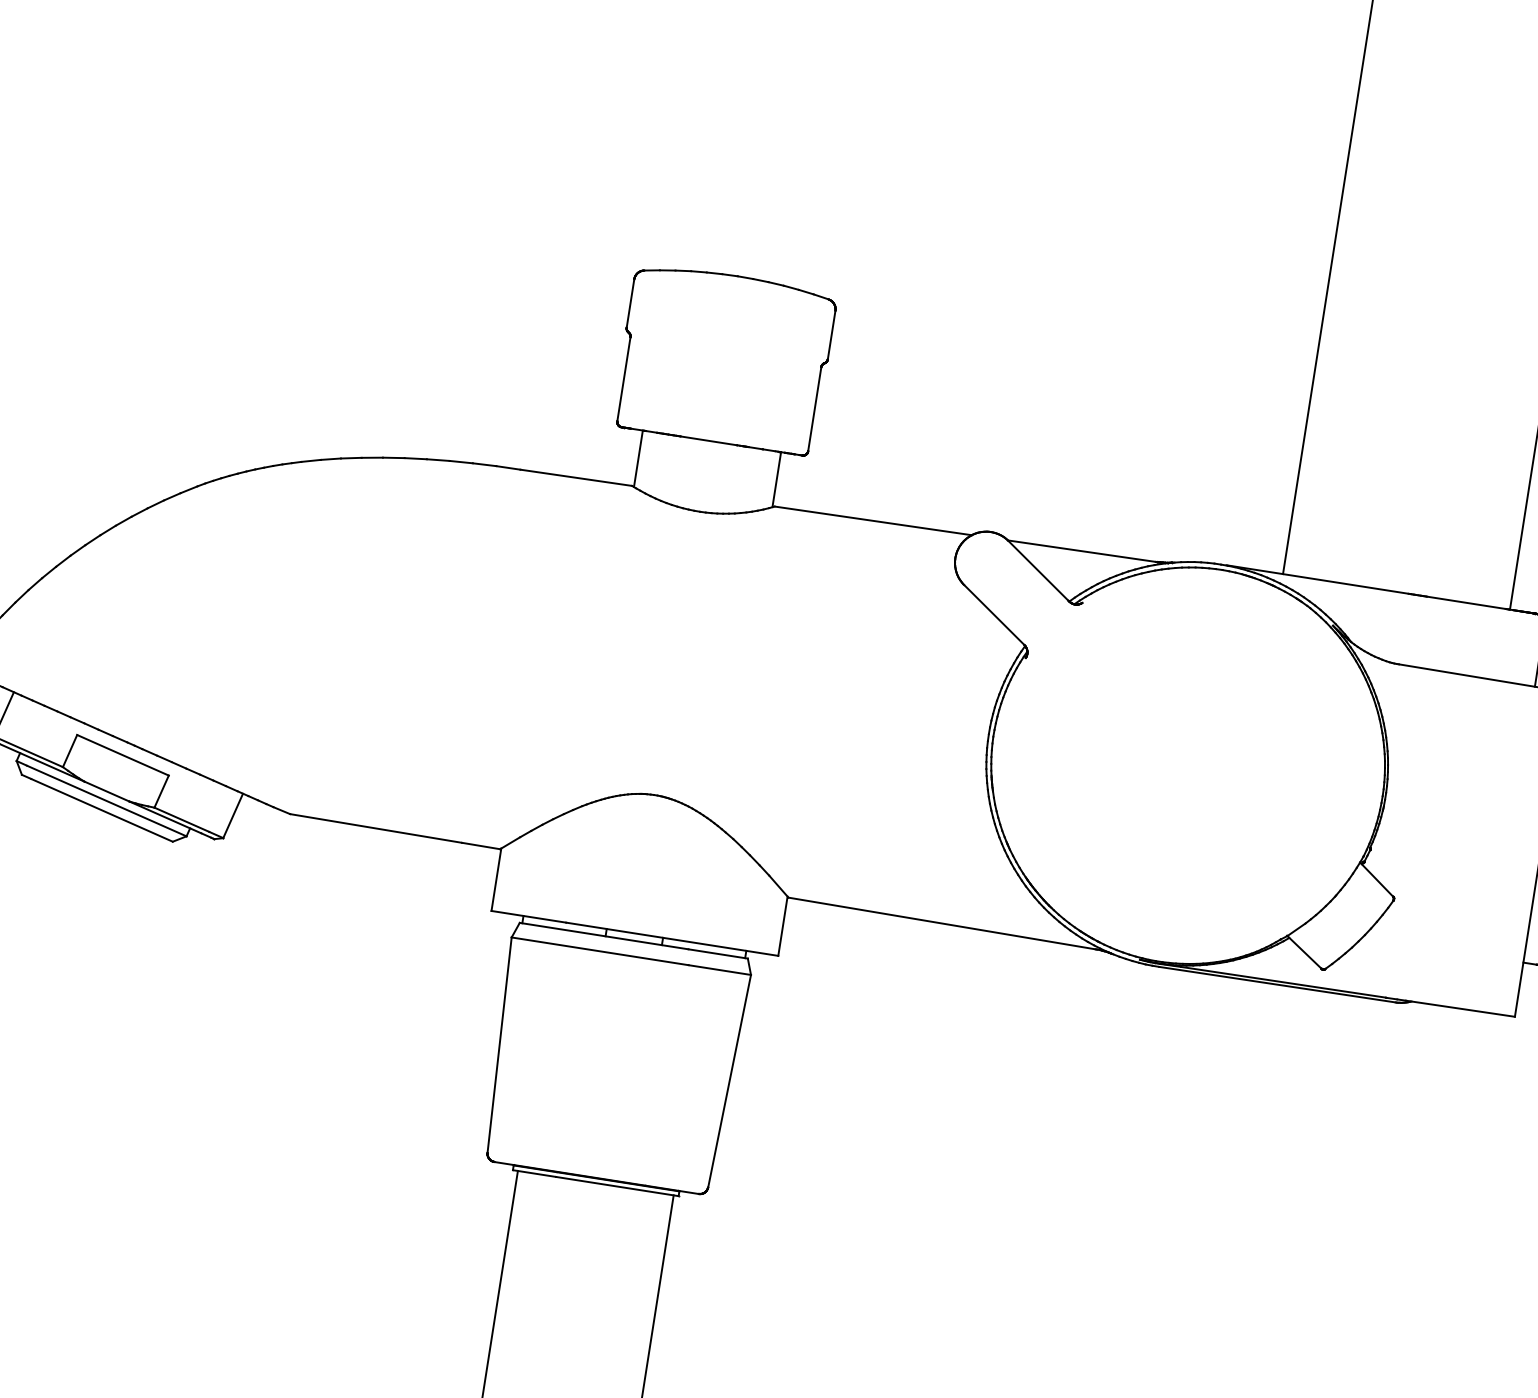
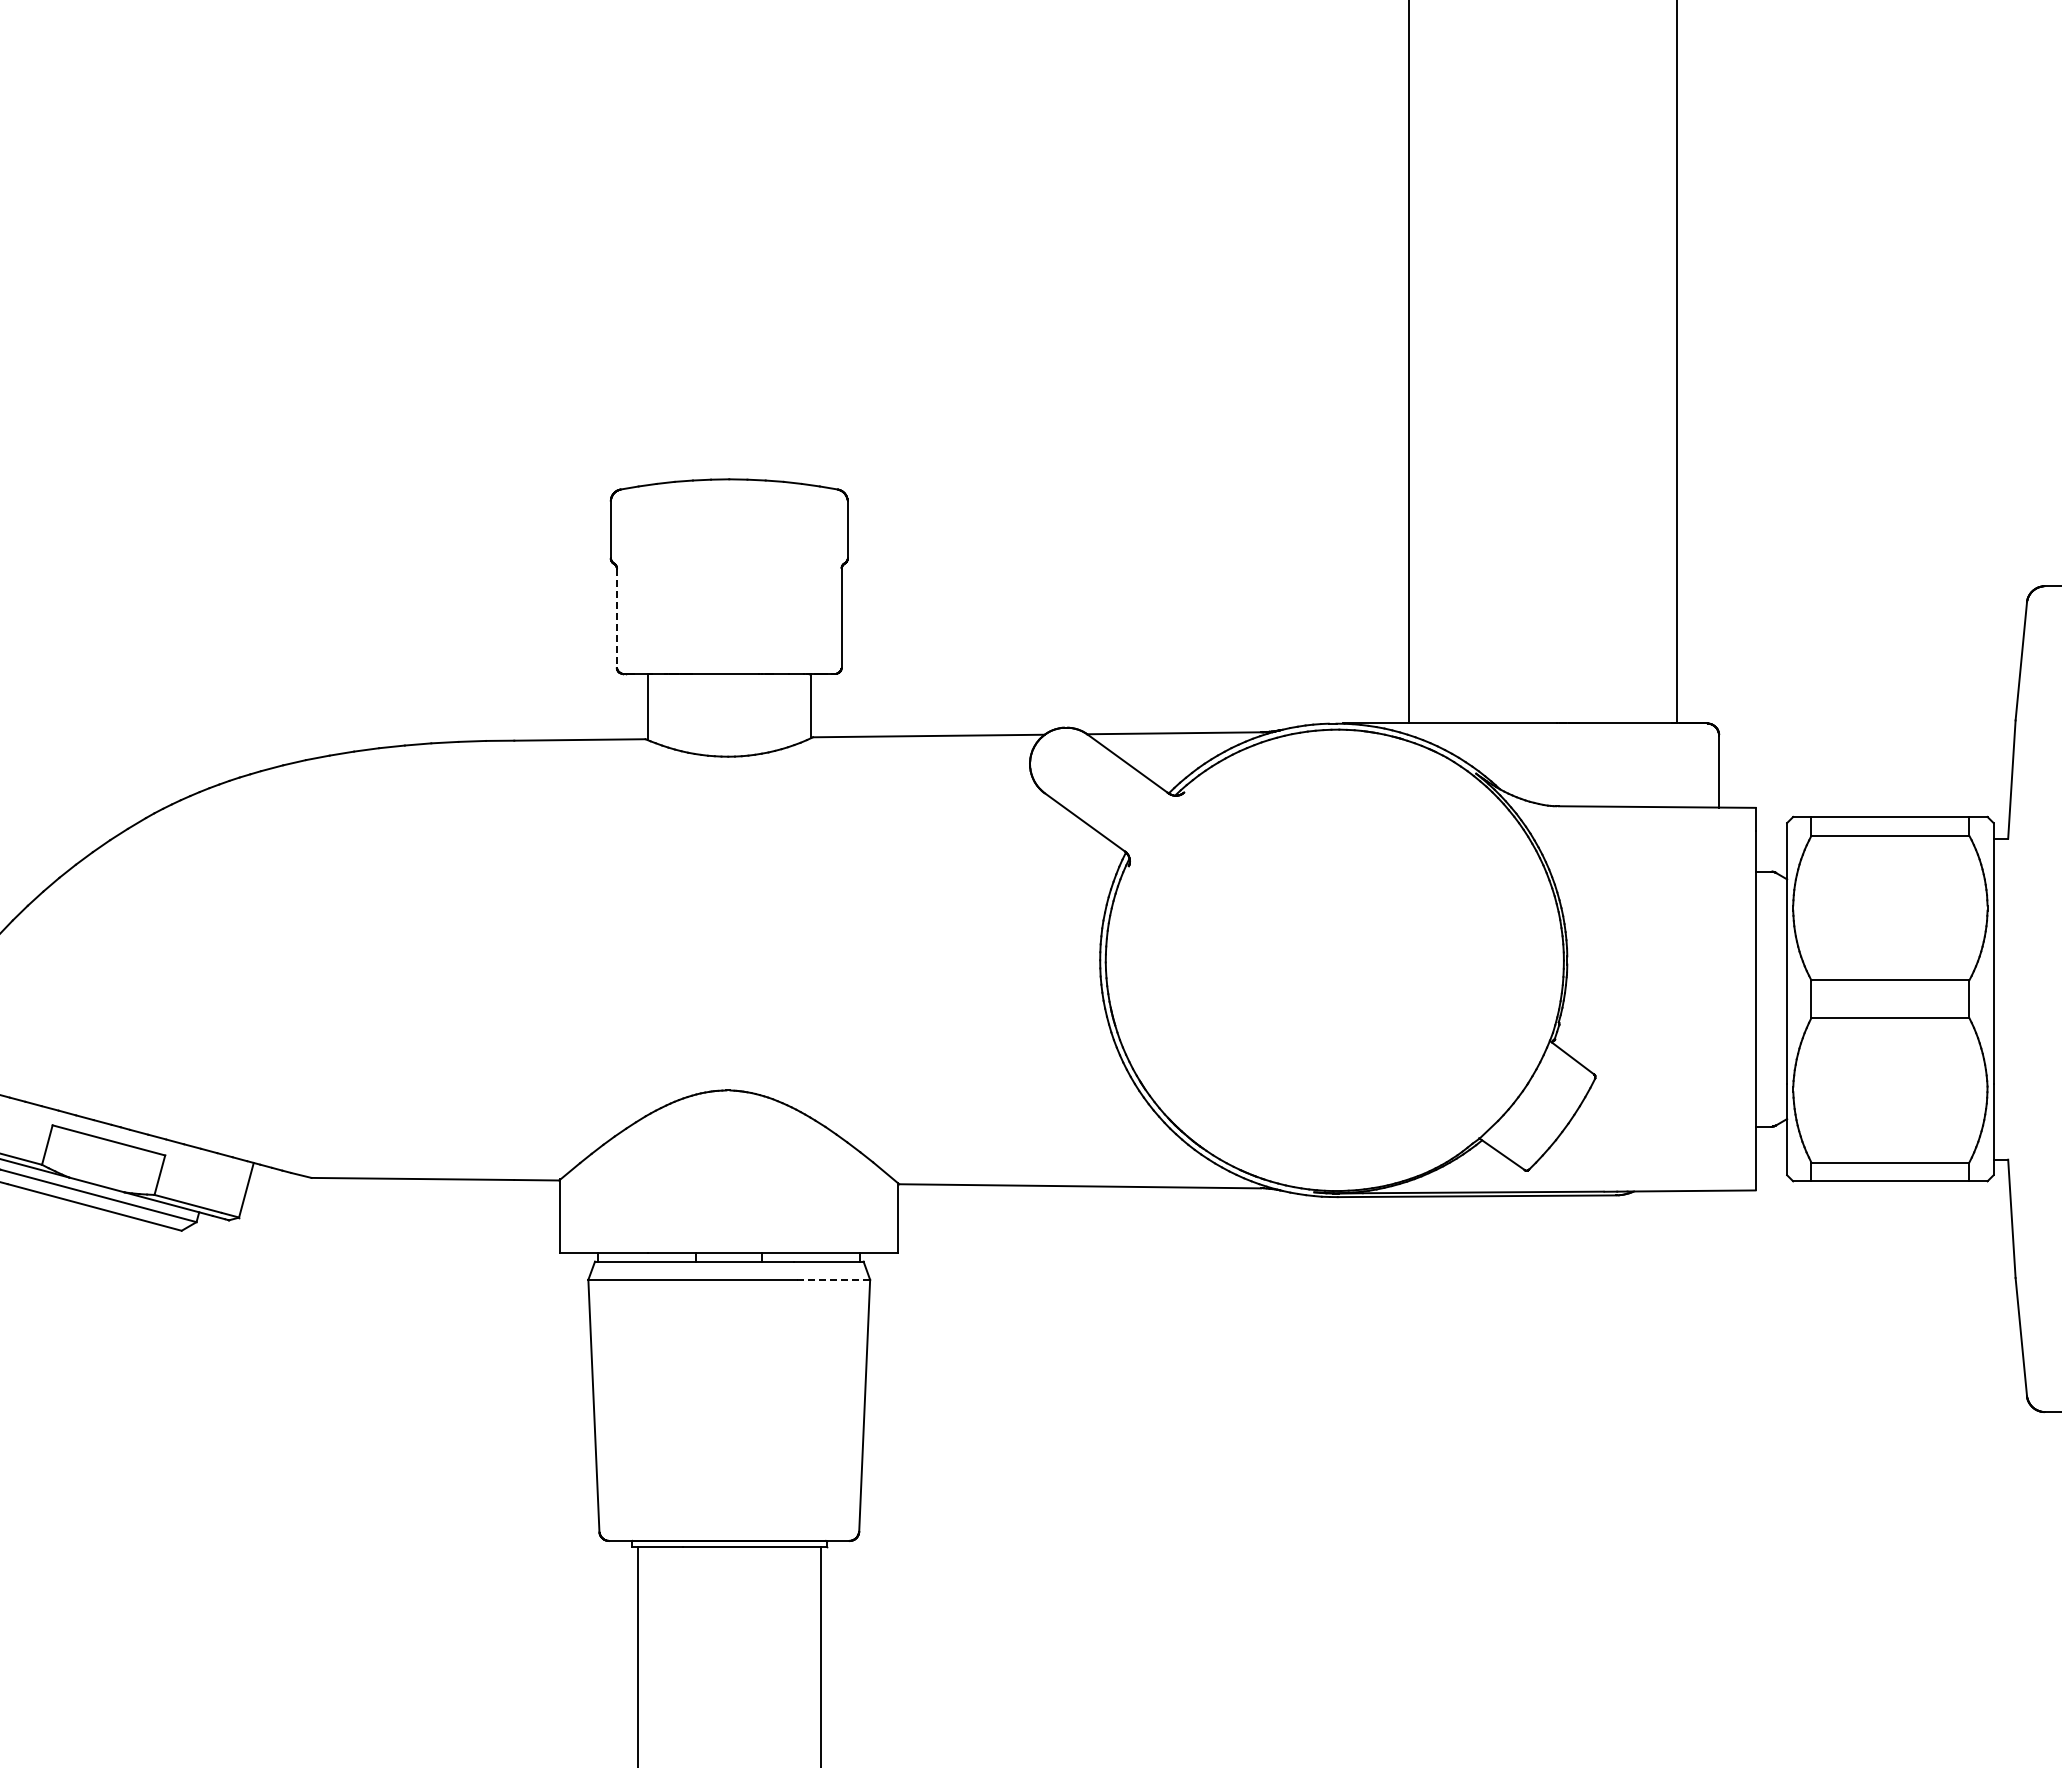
line: (623, 379) -> (616, 618), solid -> dashed
line: (719, 969) -> (833, 1279), solid -> dashed

